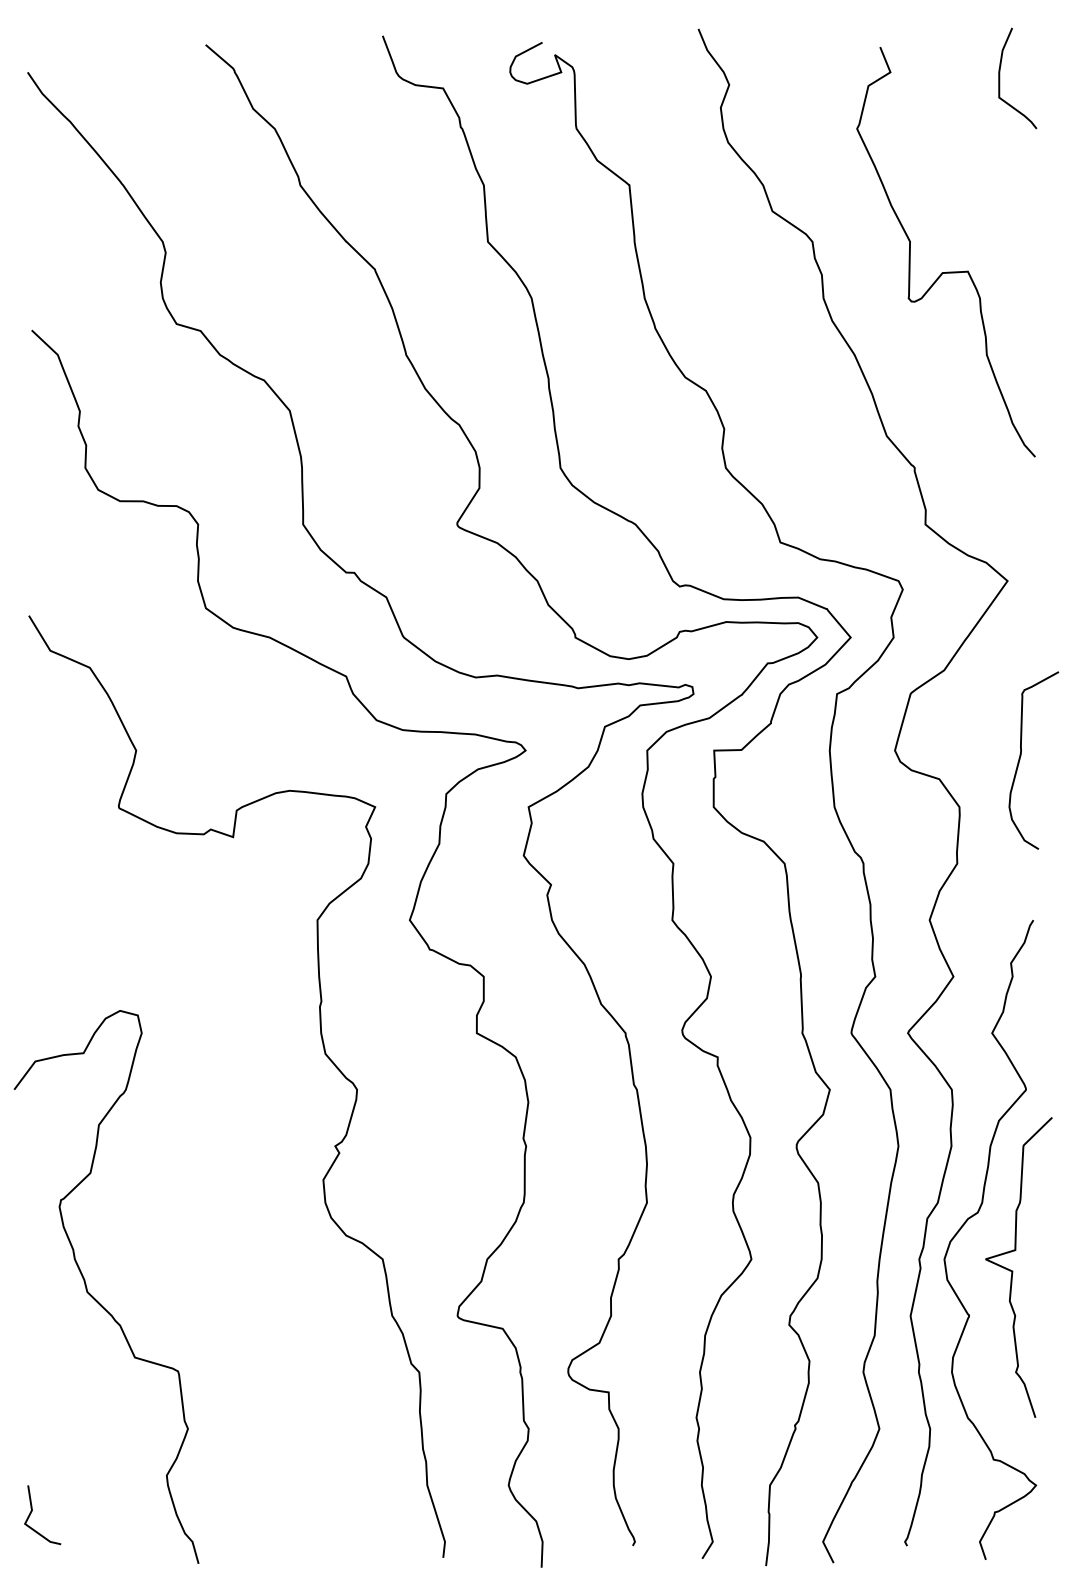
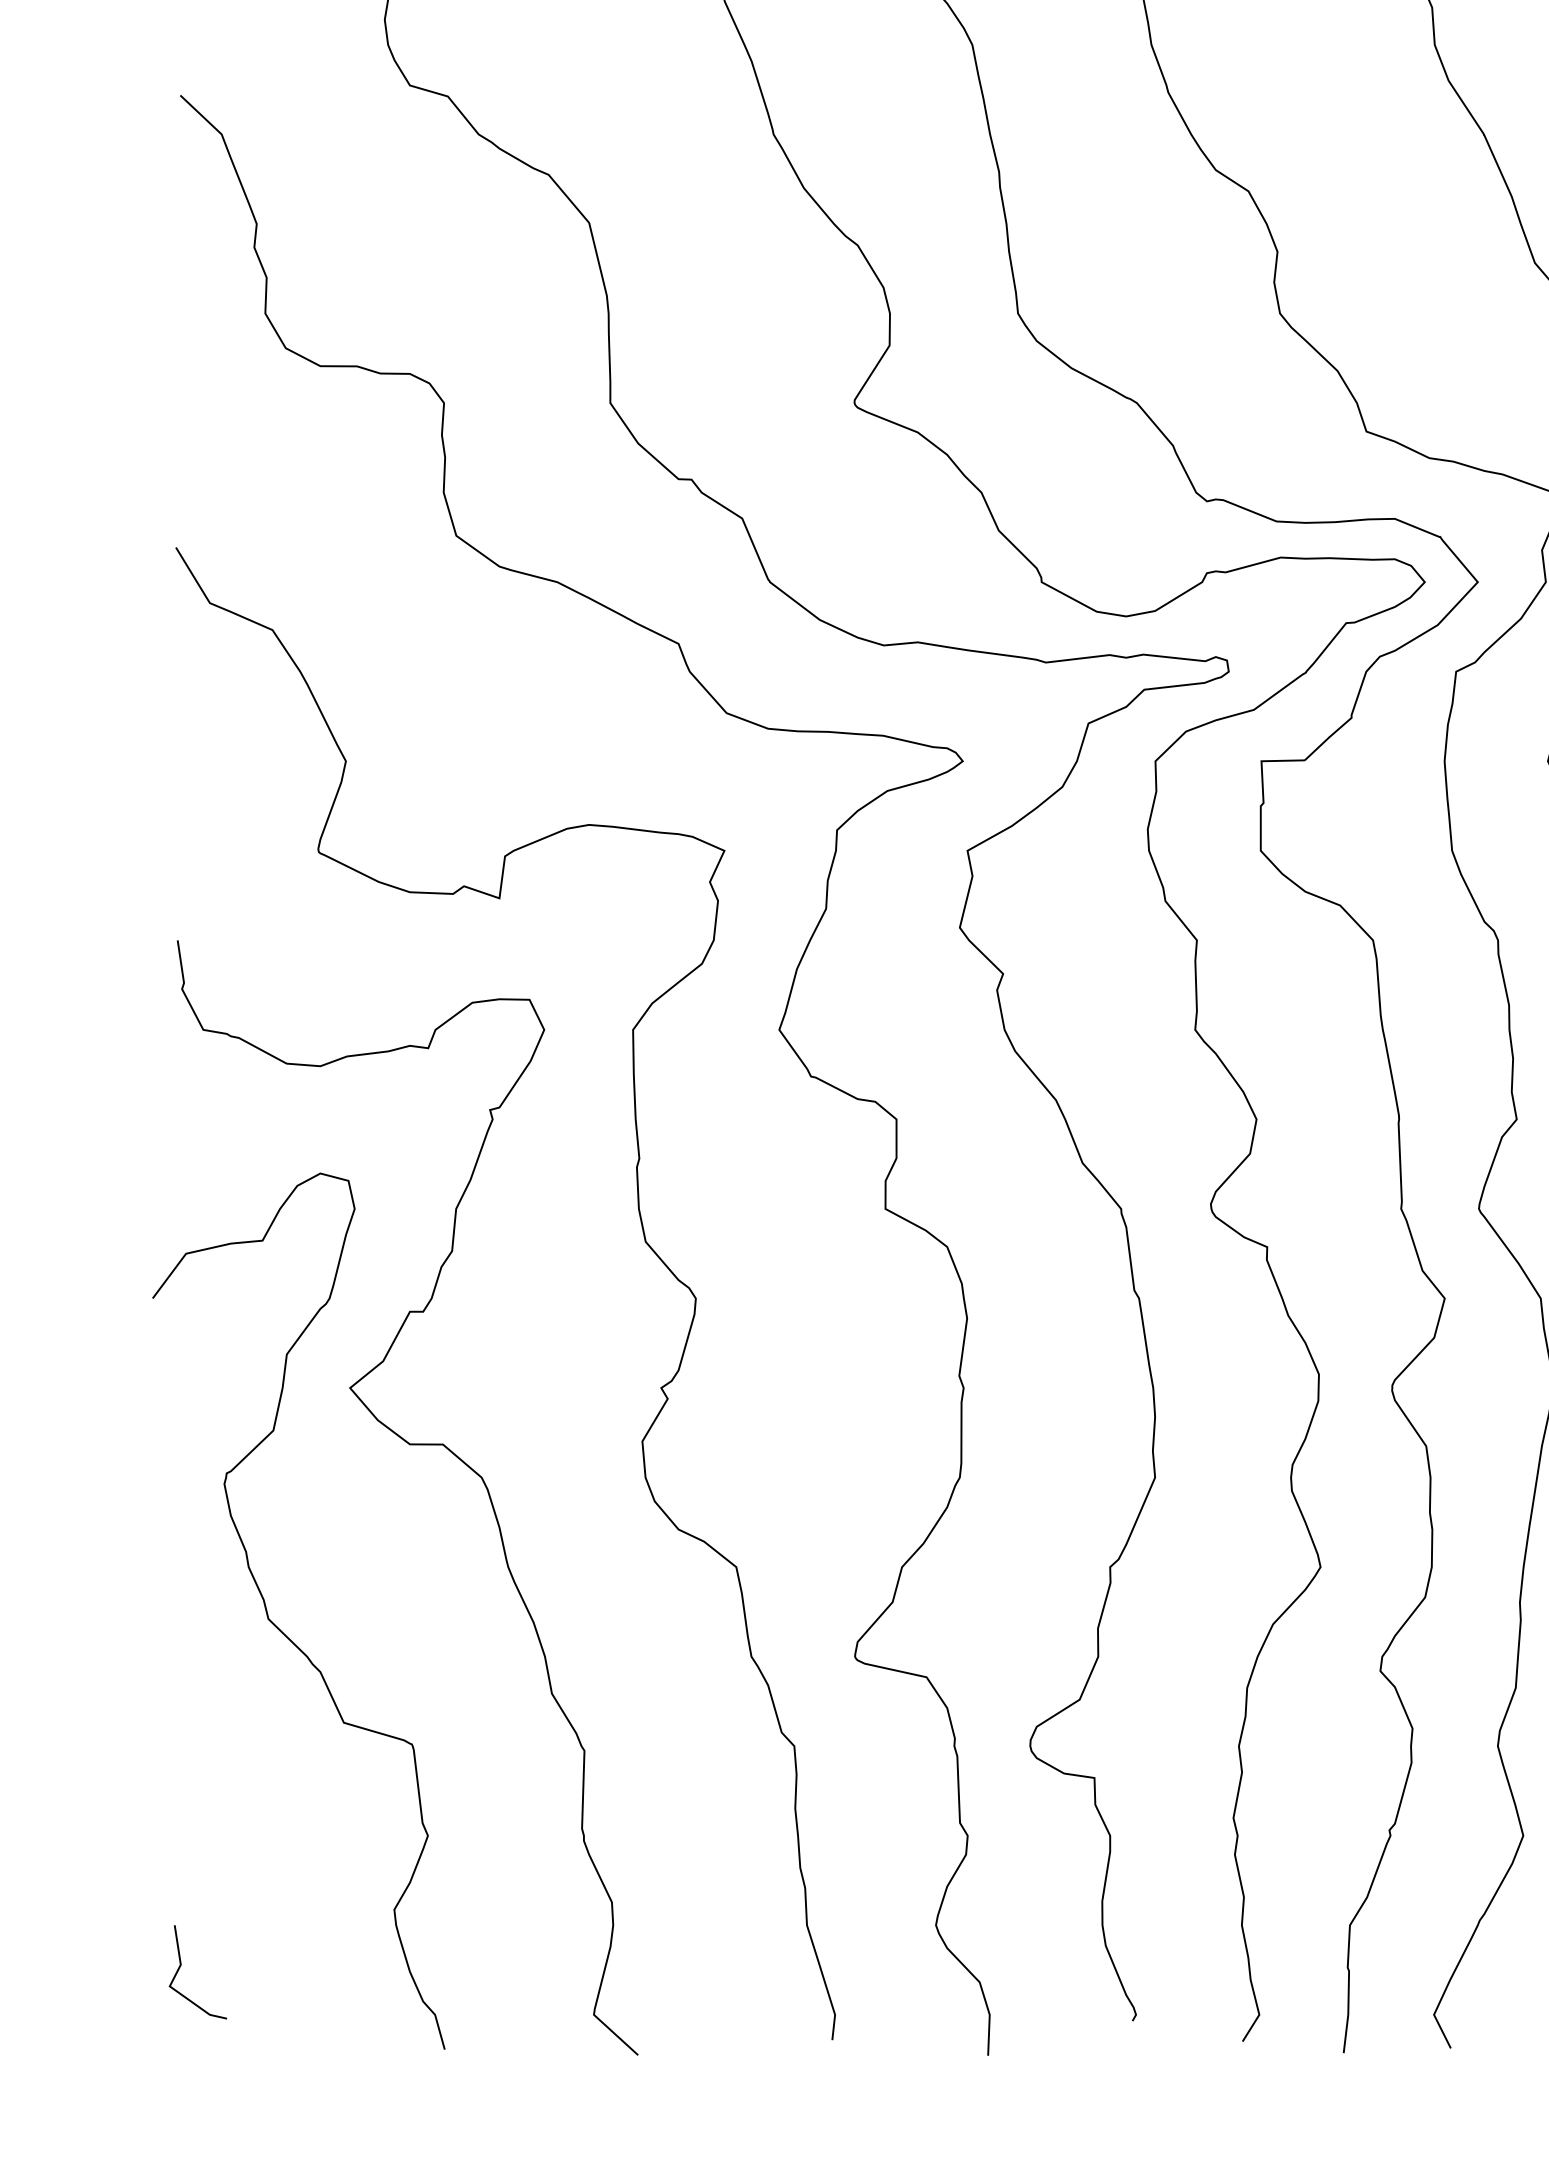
curve: (175, 1182) -> (408, 1445), added

